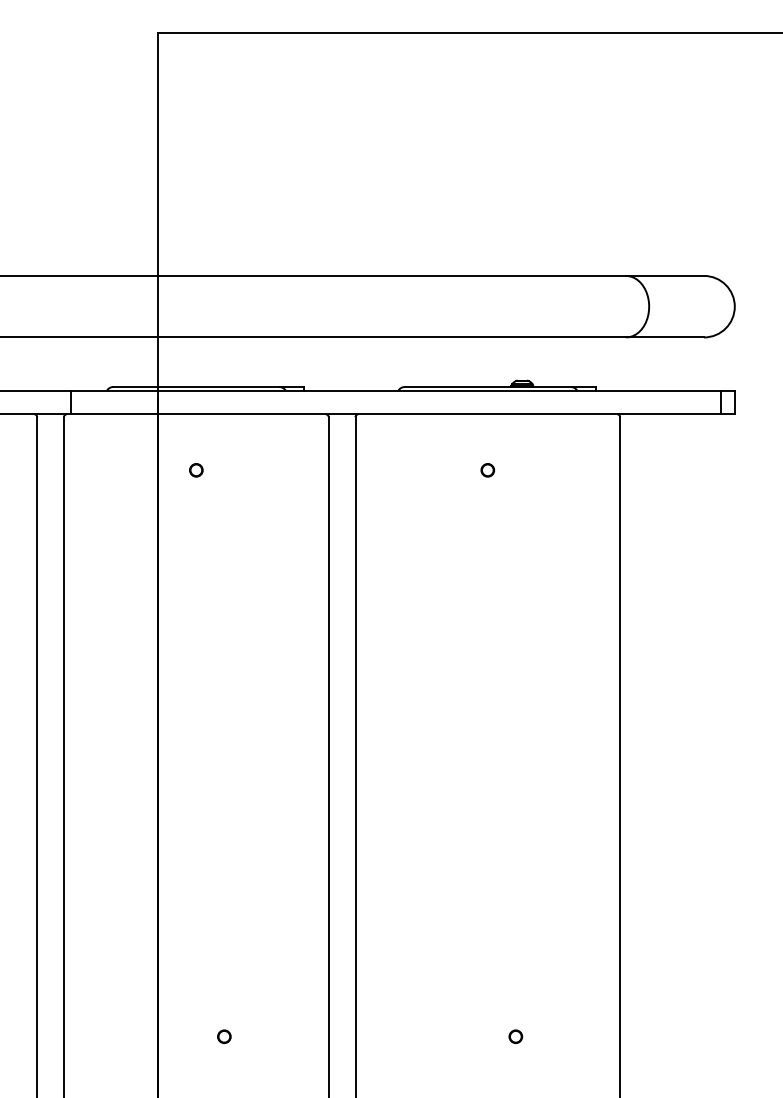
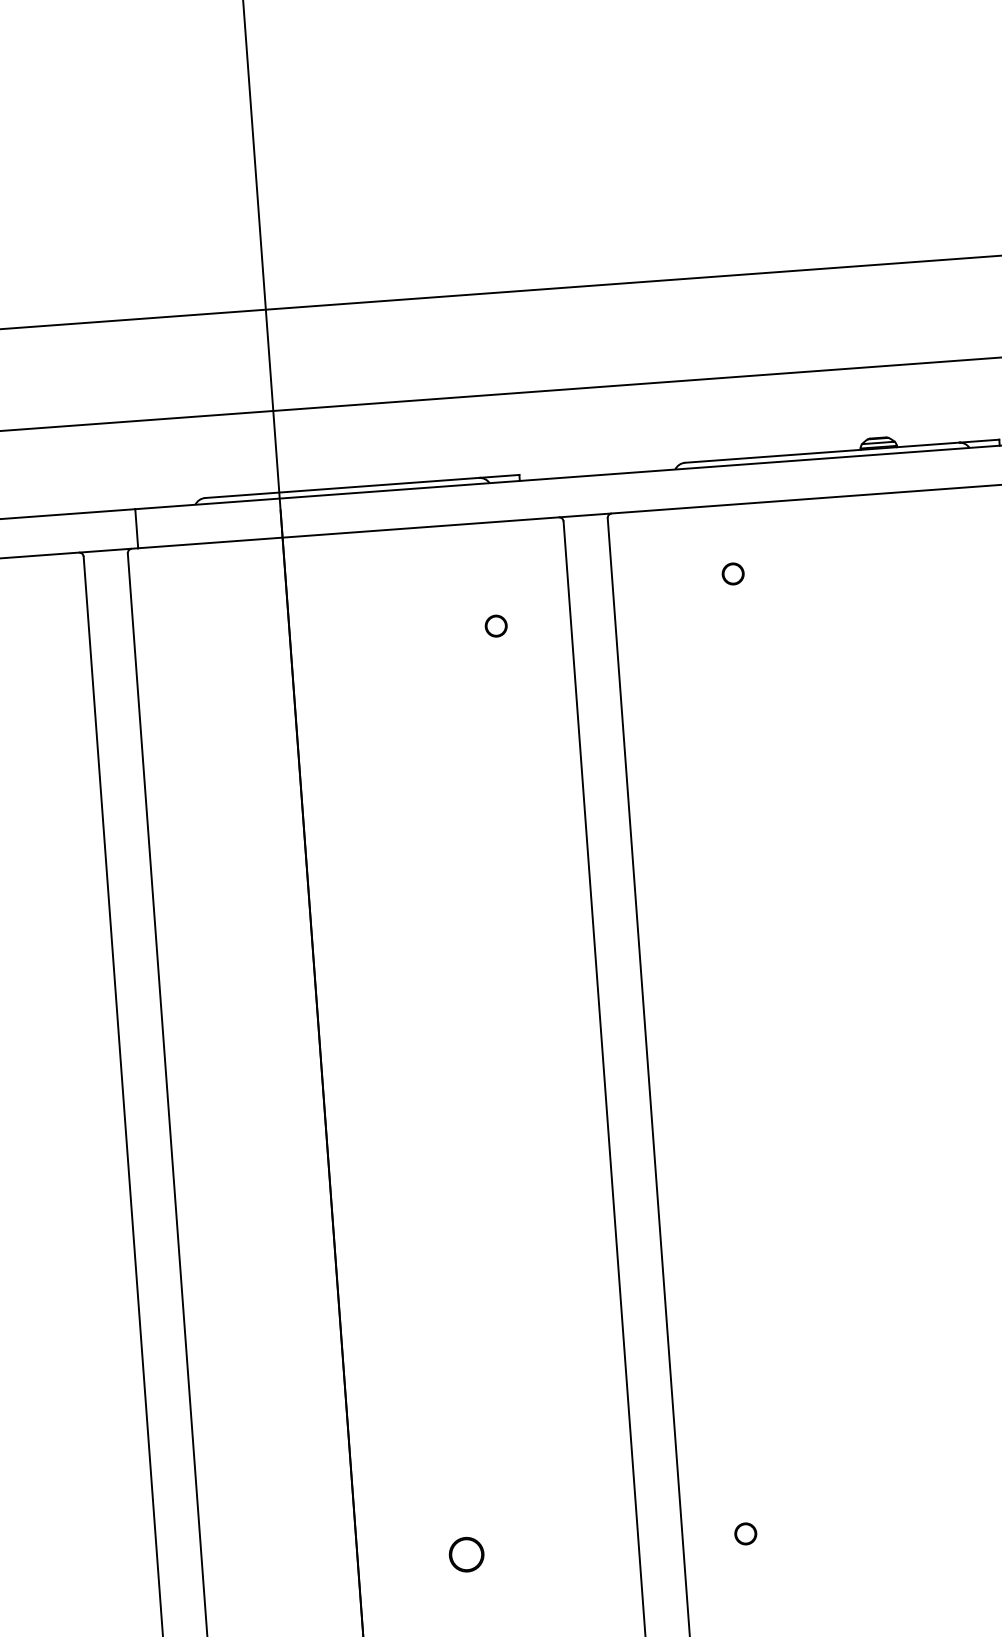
circle: (196, 470) -> (496, 626), moved
part: (487, 470) -> (732, 574), moved
circle: (224, 1036) -> (466, 1553), size x1.6
part: (515, 1036) -> (745, 1533), moved

